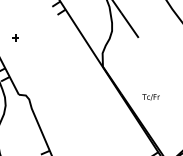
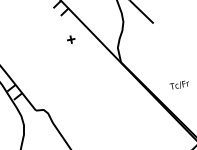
part: (15, 37) -> (71, 39), moved

